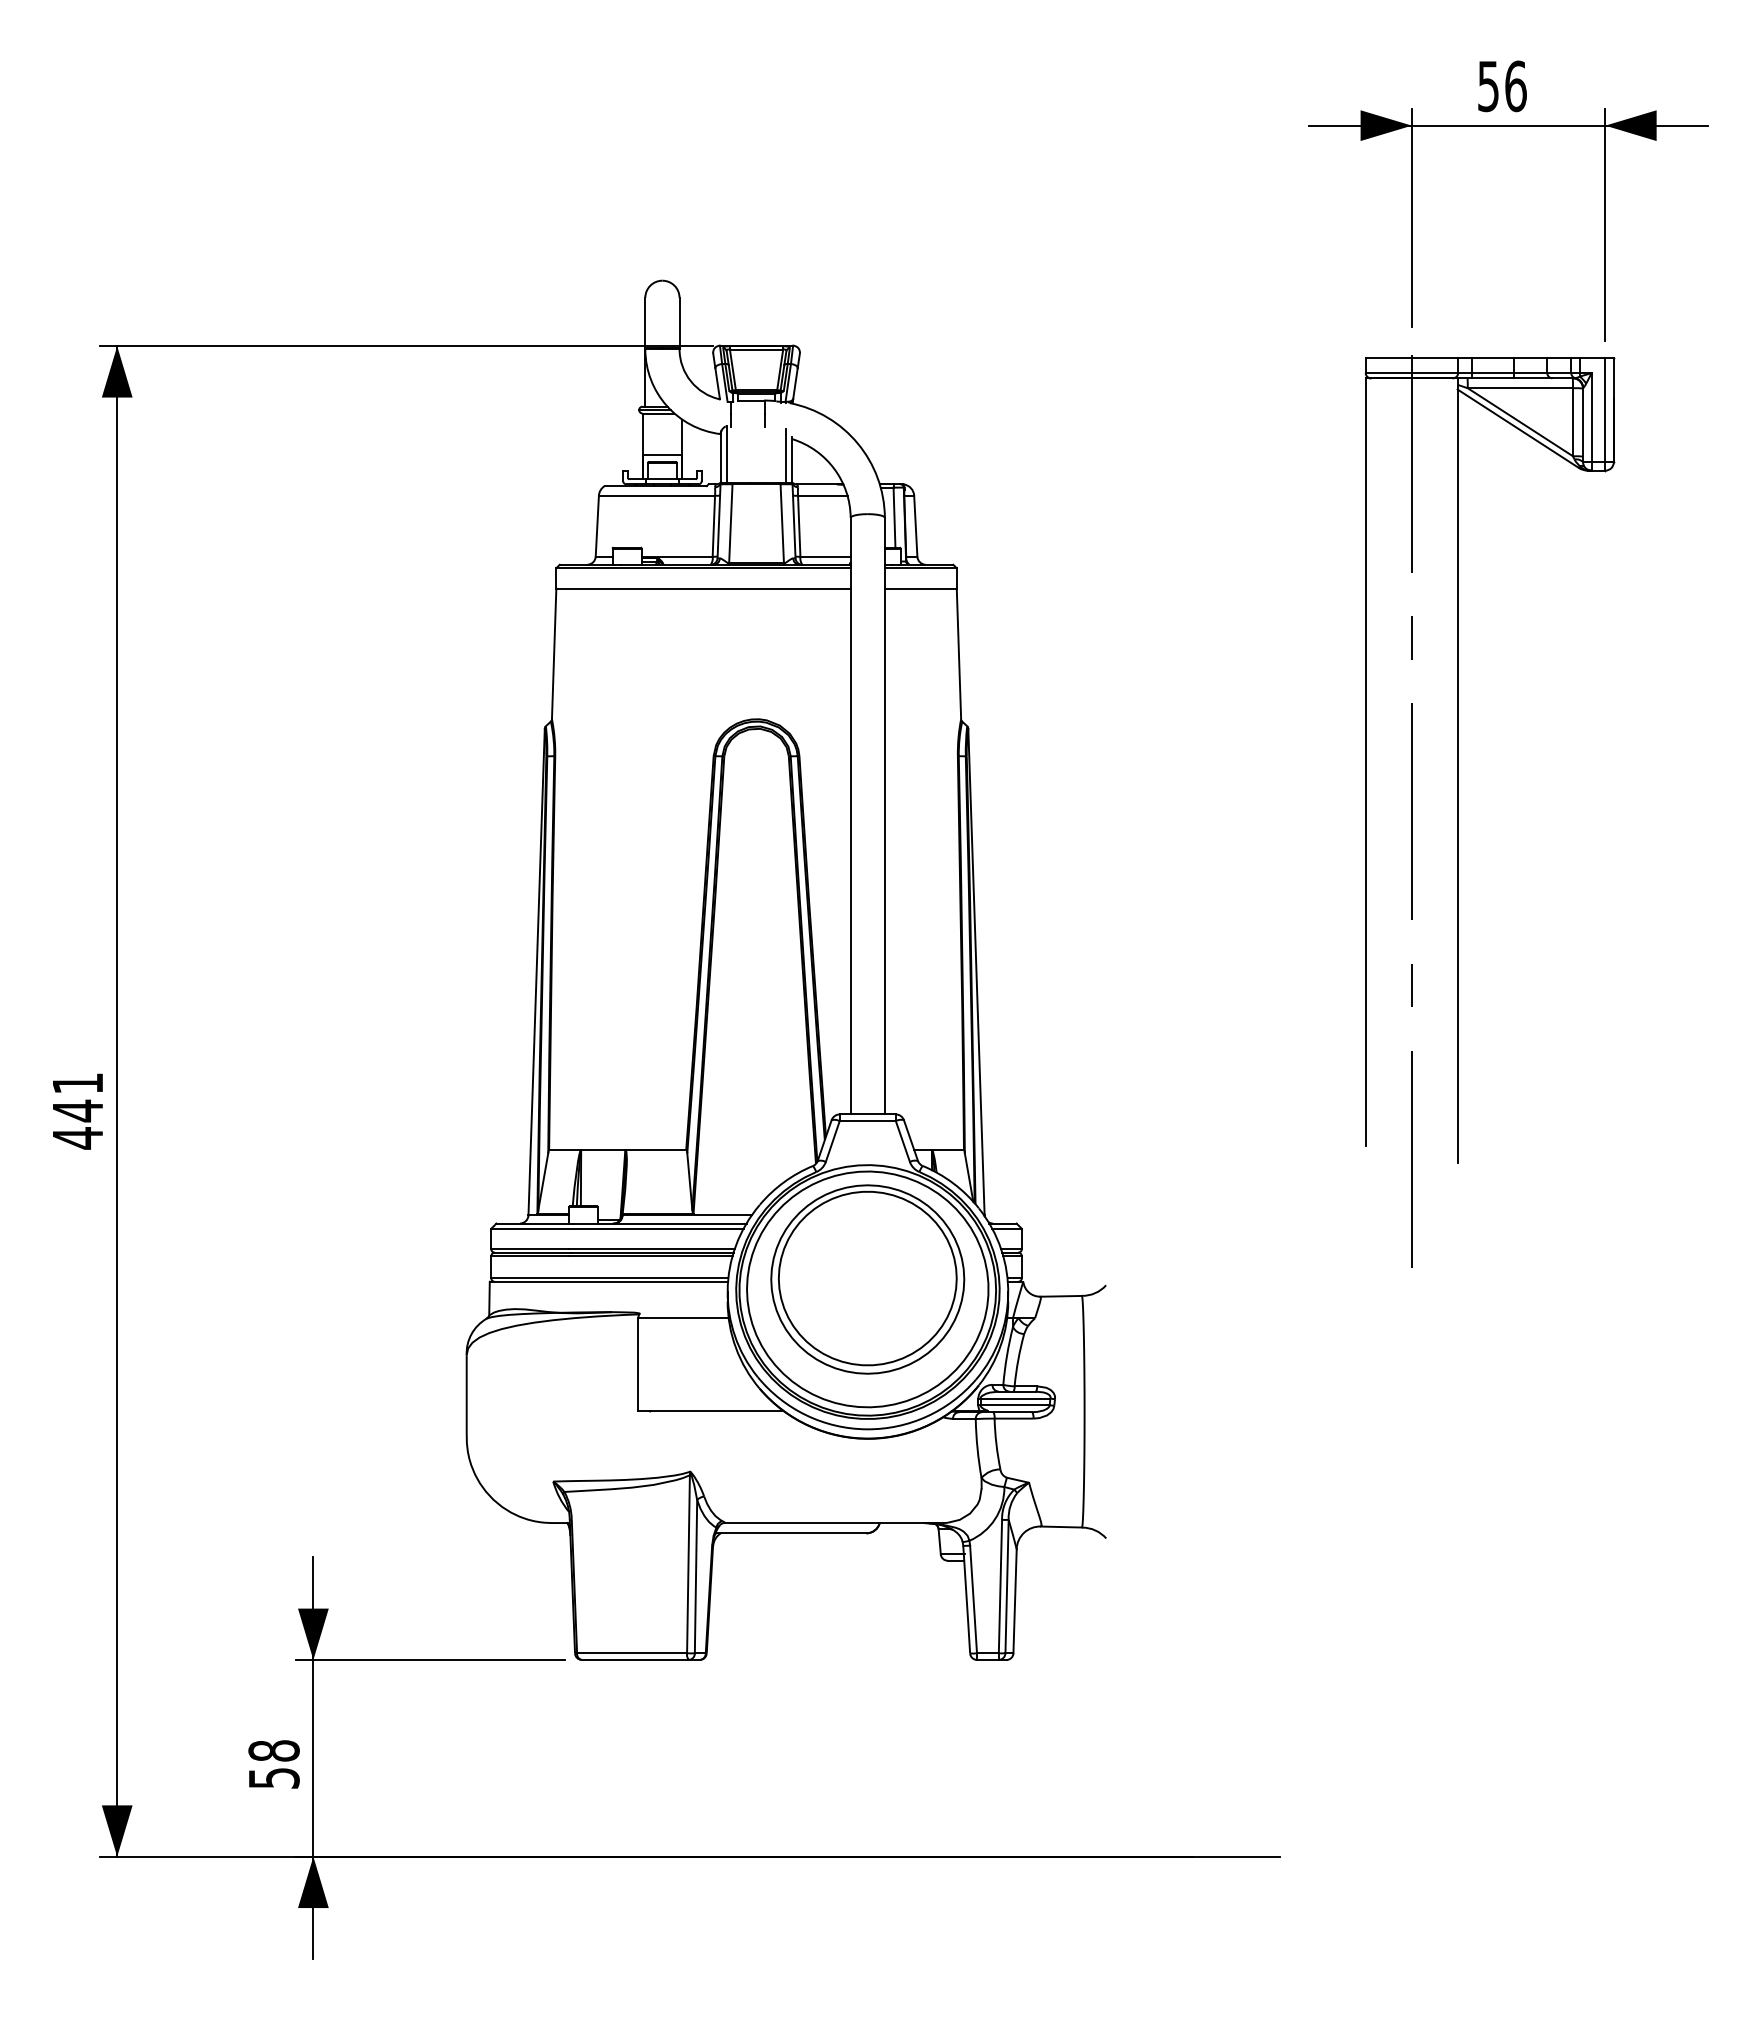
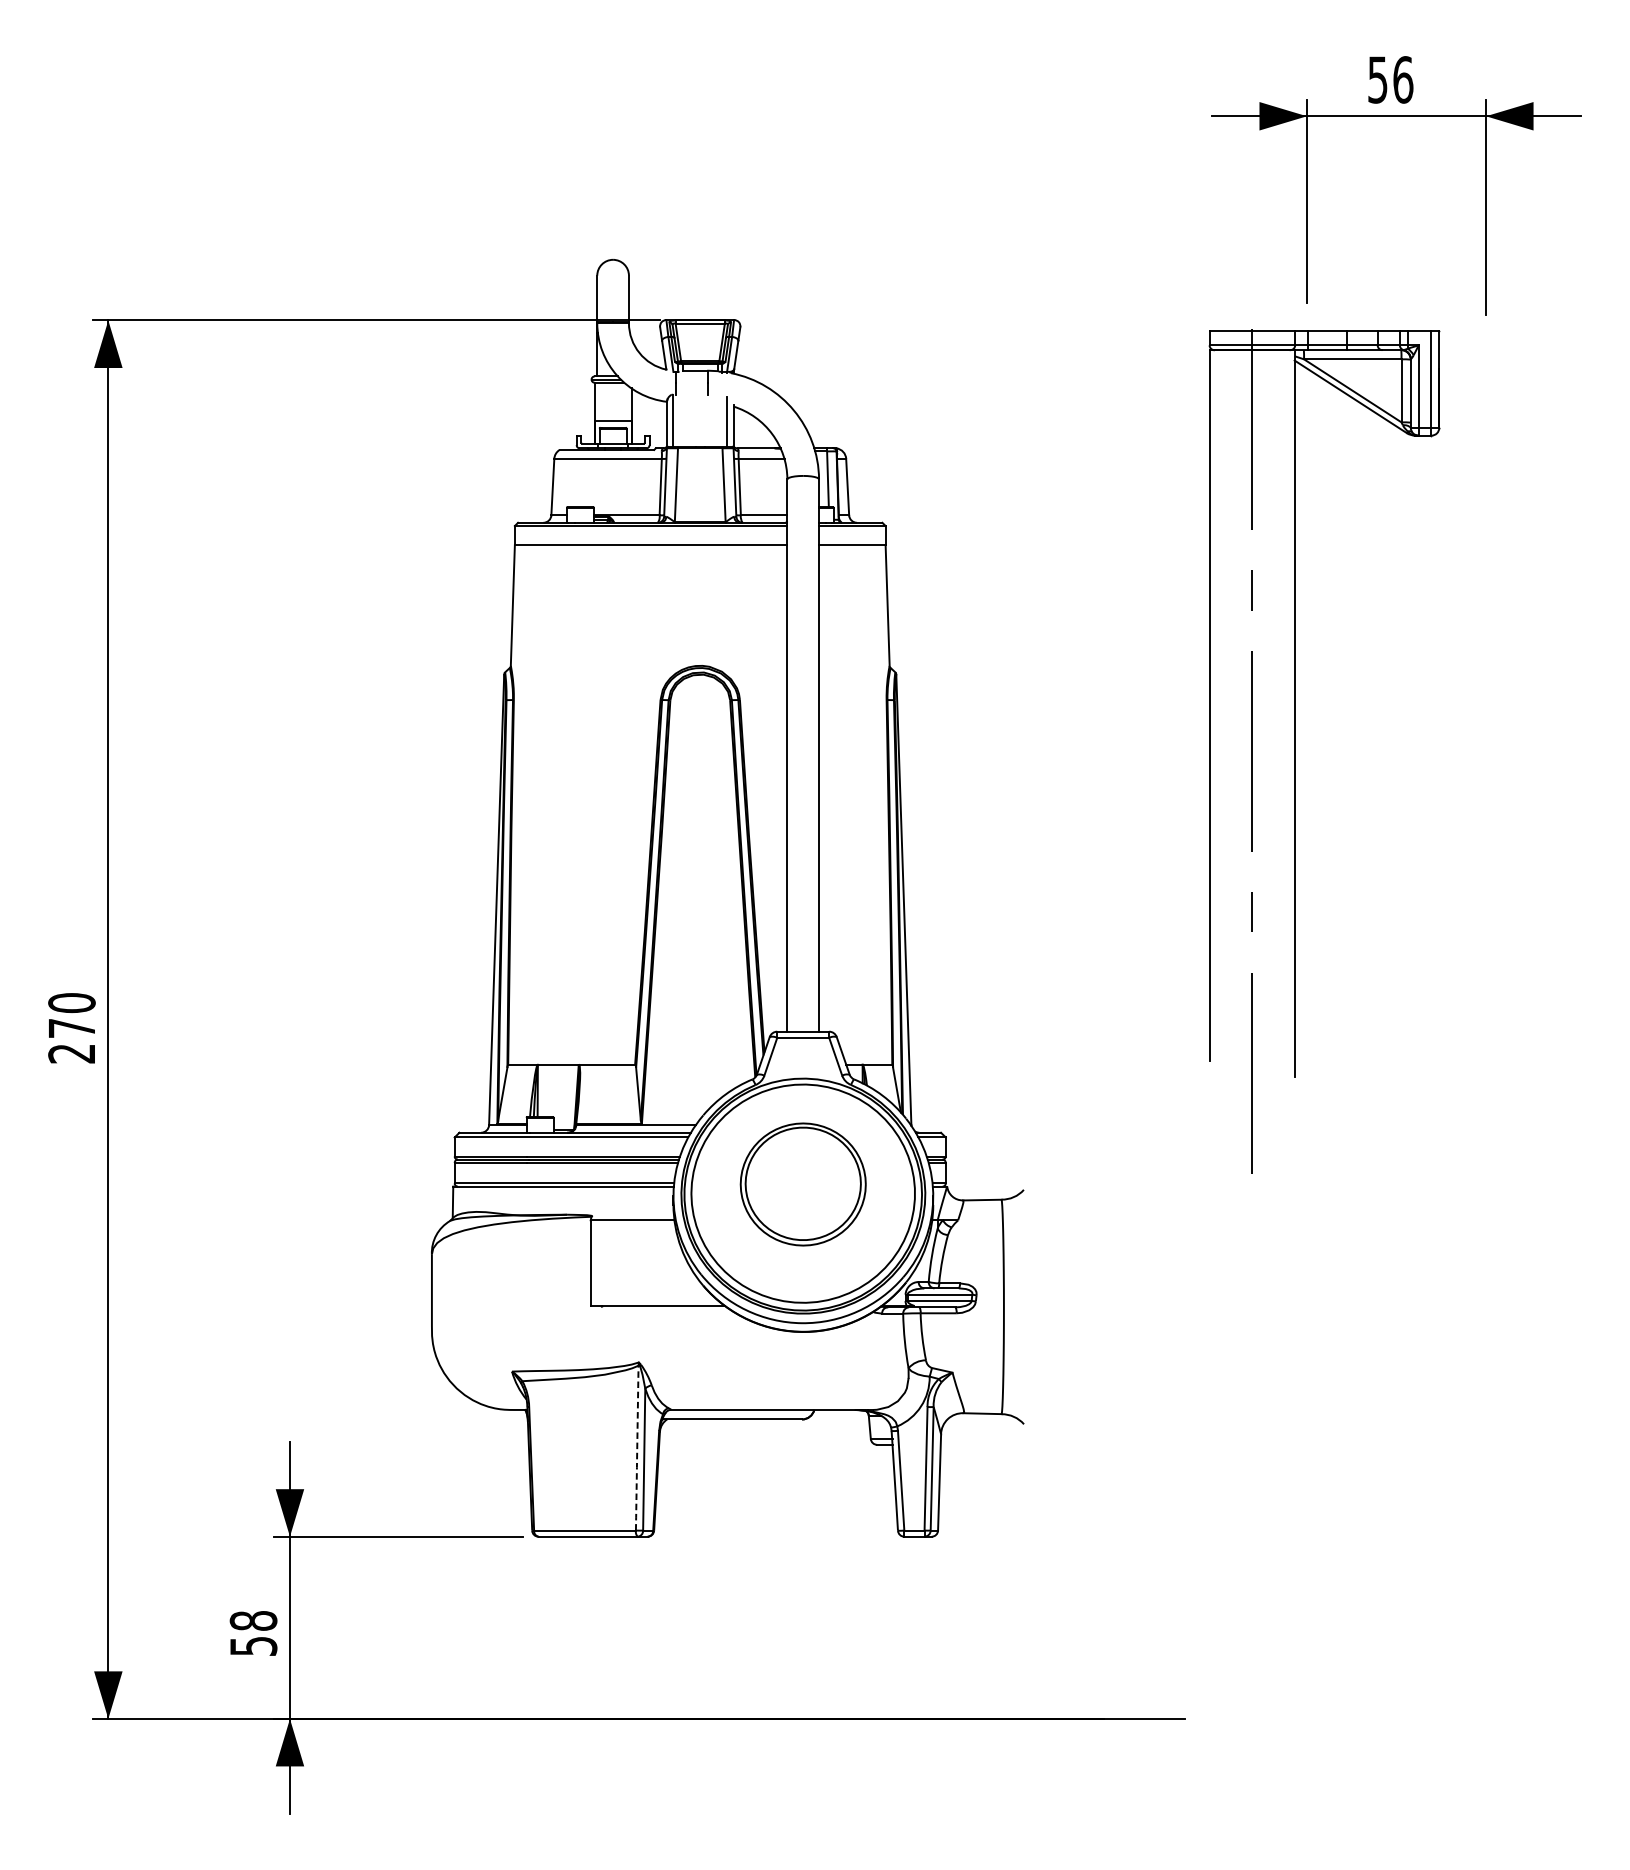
part: (1458, 811) -> (1295, 751), moved
text: (77, 1110) -> (71, 1028), 441 -> 270
part: (867, 1279) -> (802, 1184), size x0.7
line: (688, 1564) -> (637, 1448), solid -> dashed

